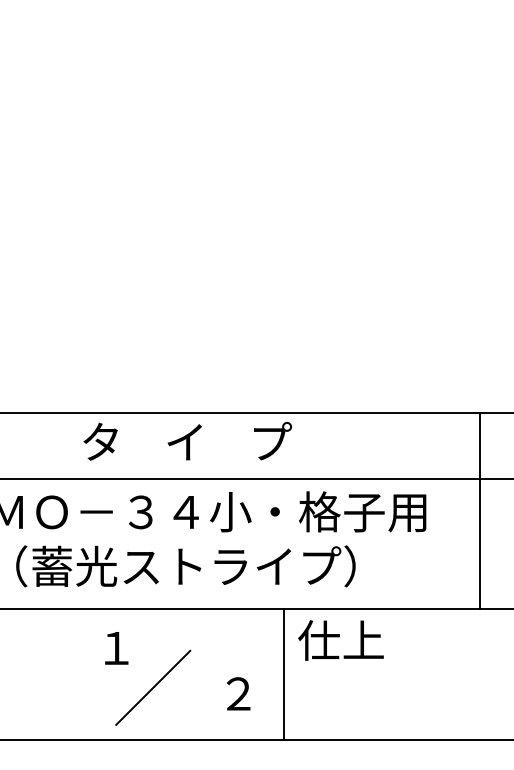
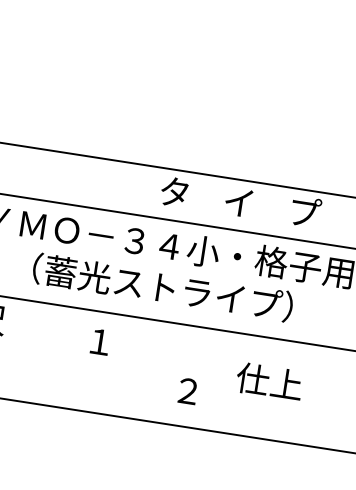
text: (187, 440) -> (240, 201), moved
text: (340, 640) -> (269, 381), moved
line: (284, 674) -> (225, 381), removed
line: (153, 687) -> (123, 376), removed

